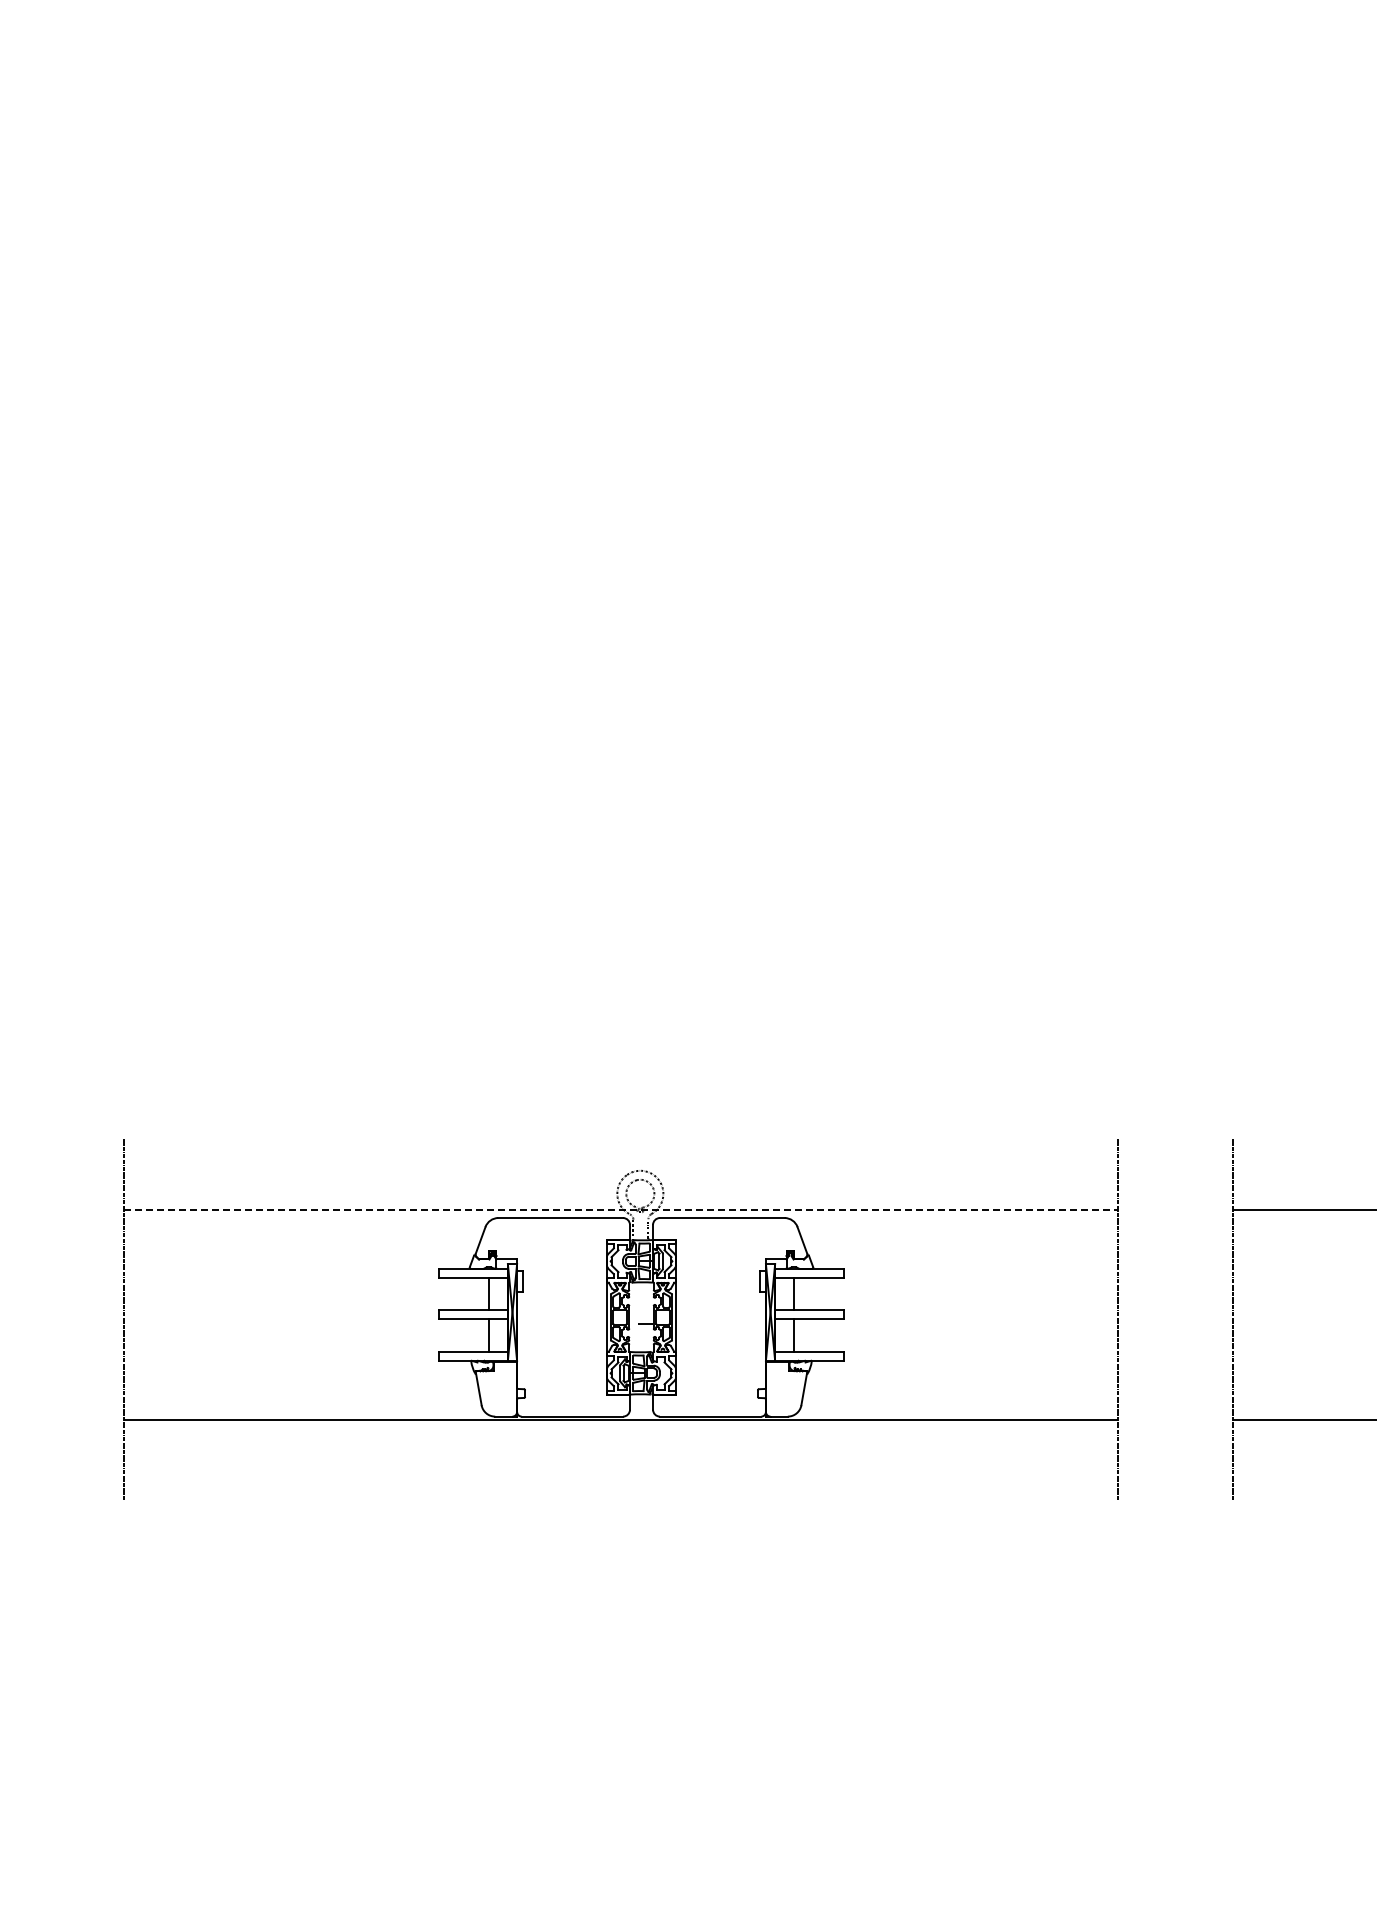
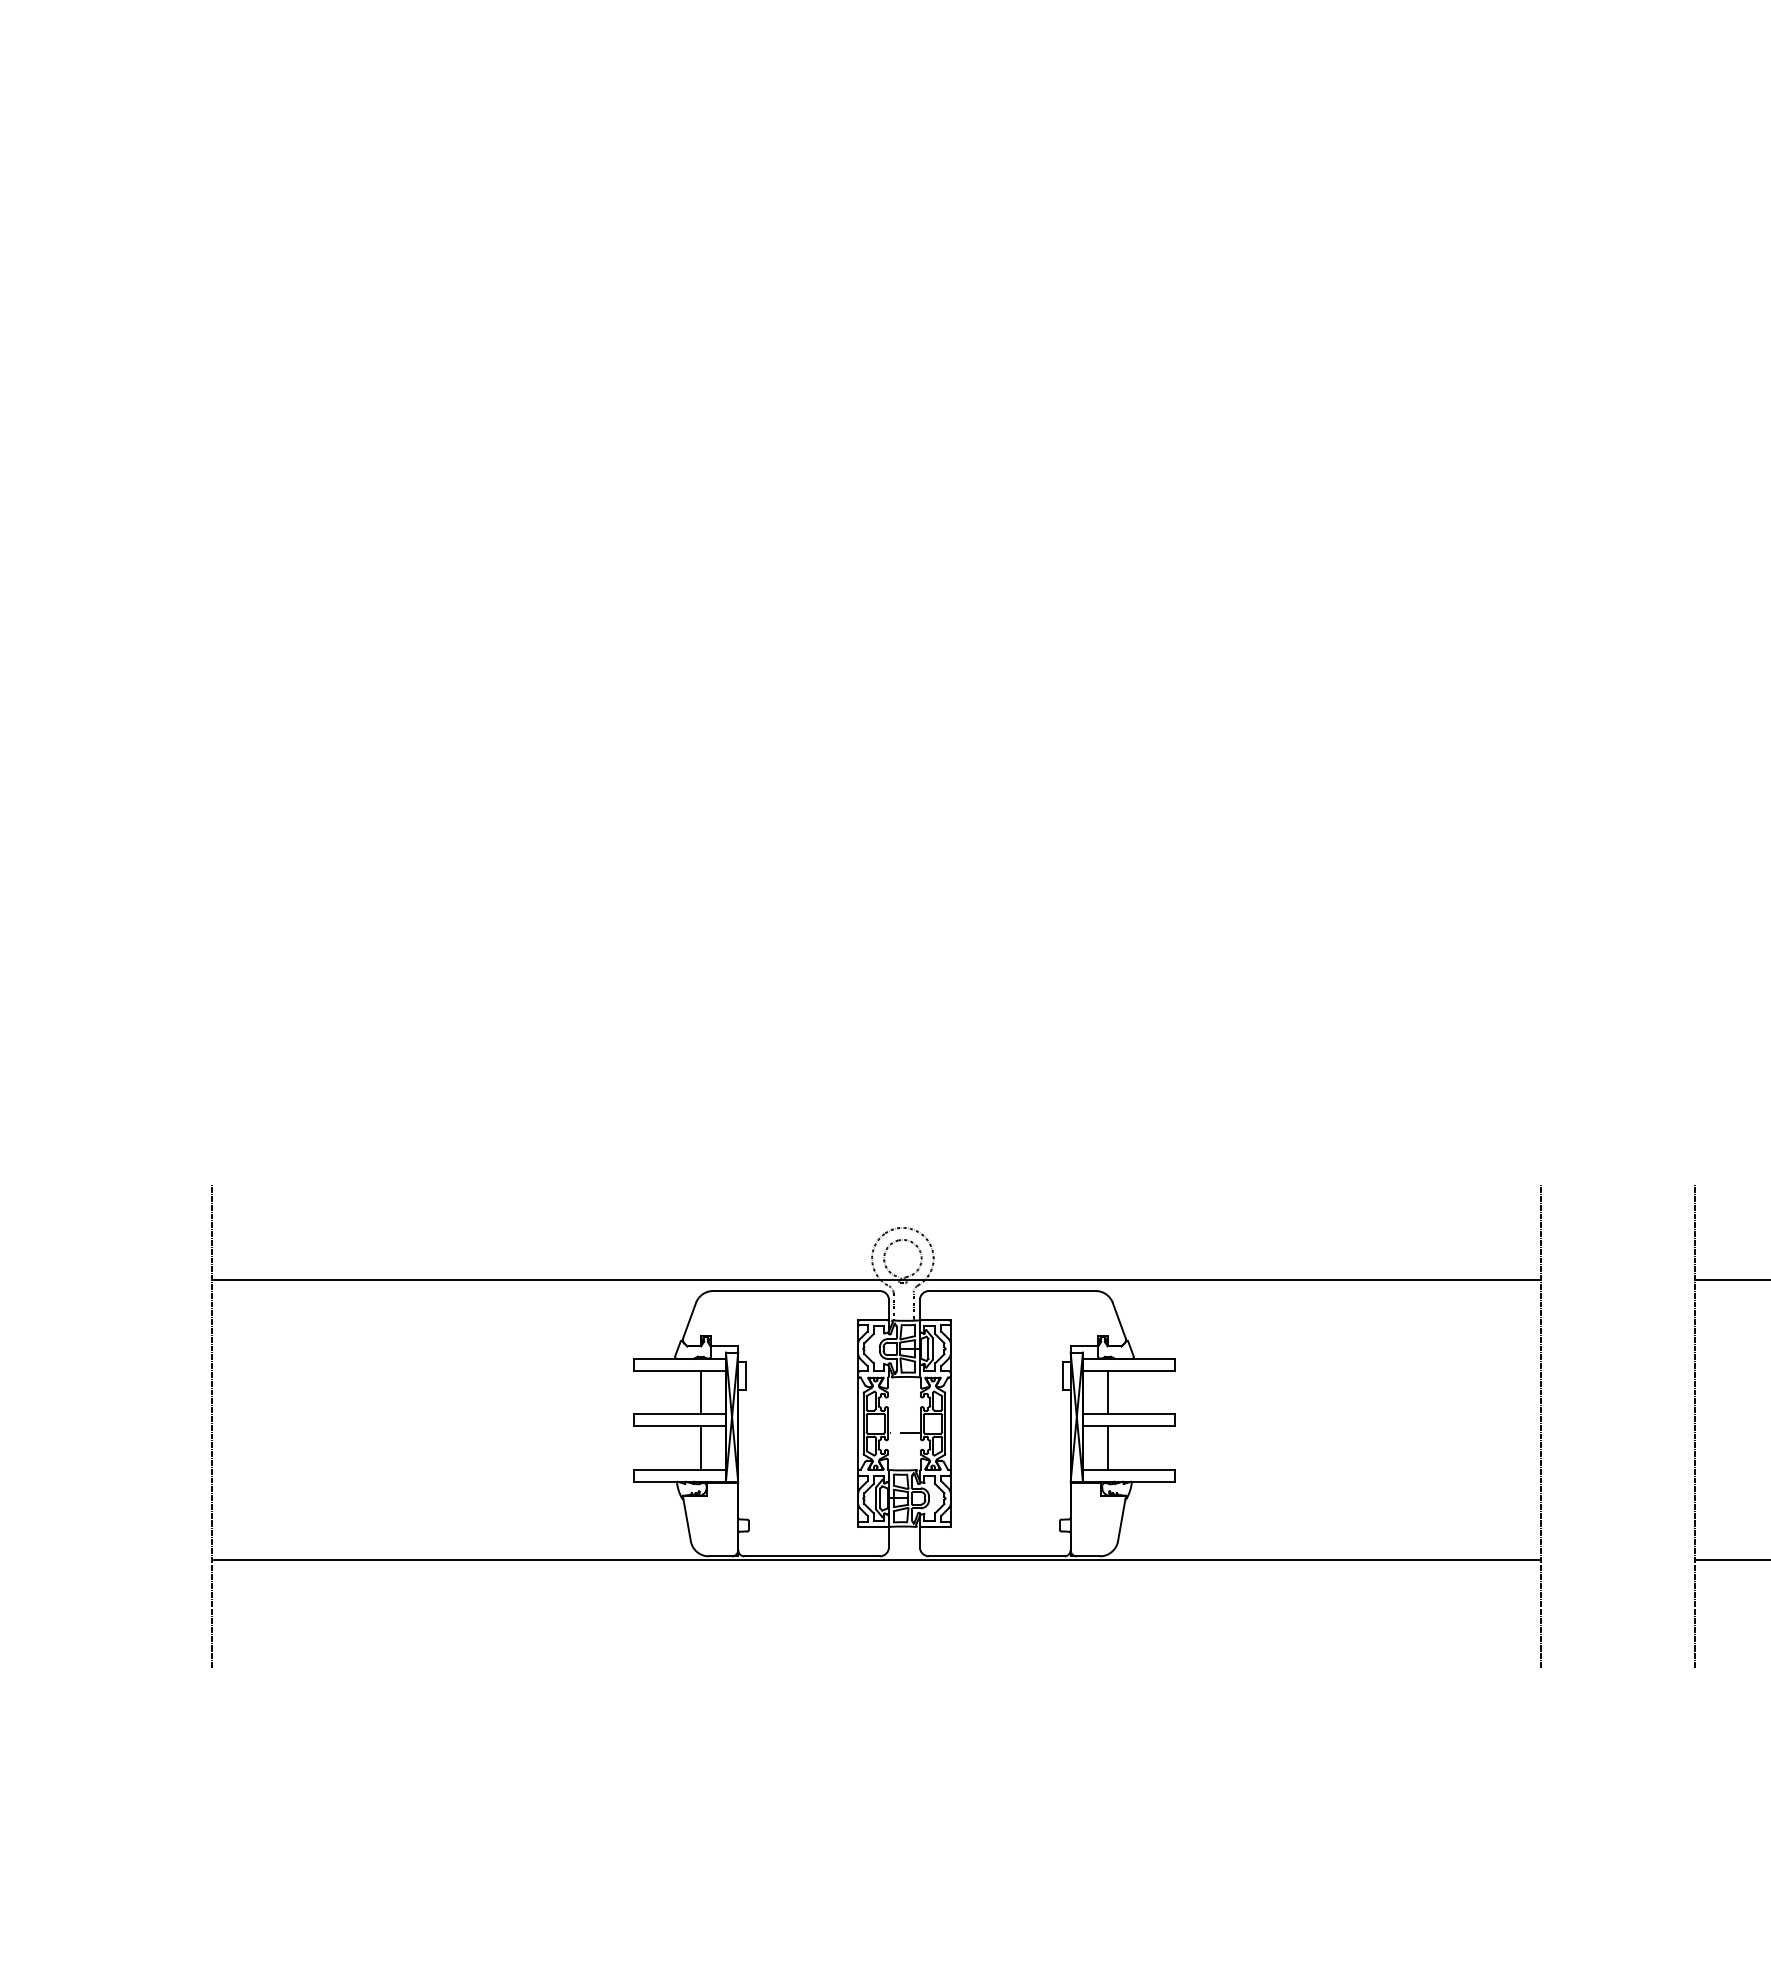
line: (621, 1209) -> (877, 1279), dashed -> solid

